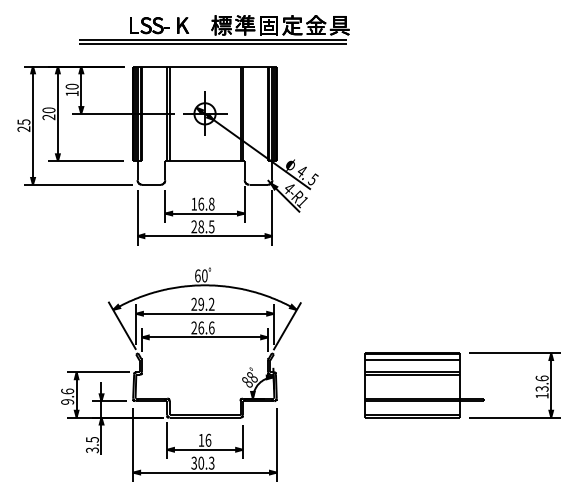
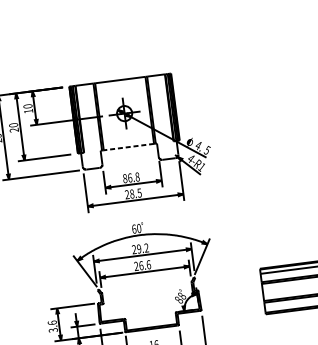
part: (214, 29) -> (123, 52), removed
line: (204, 161) -> (128, 147), solid -> dashed
text: (194, 203) -> (125, 178), 16.8 -> 86.8
text: (67, 401) -> (53, 330), 9.6 -> 3.6

